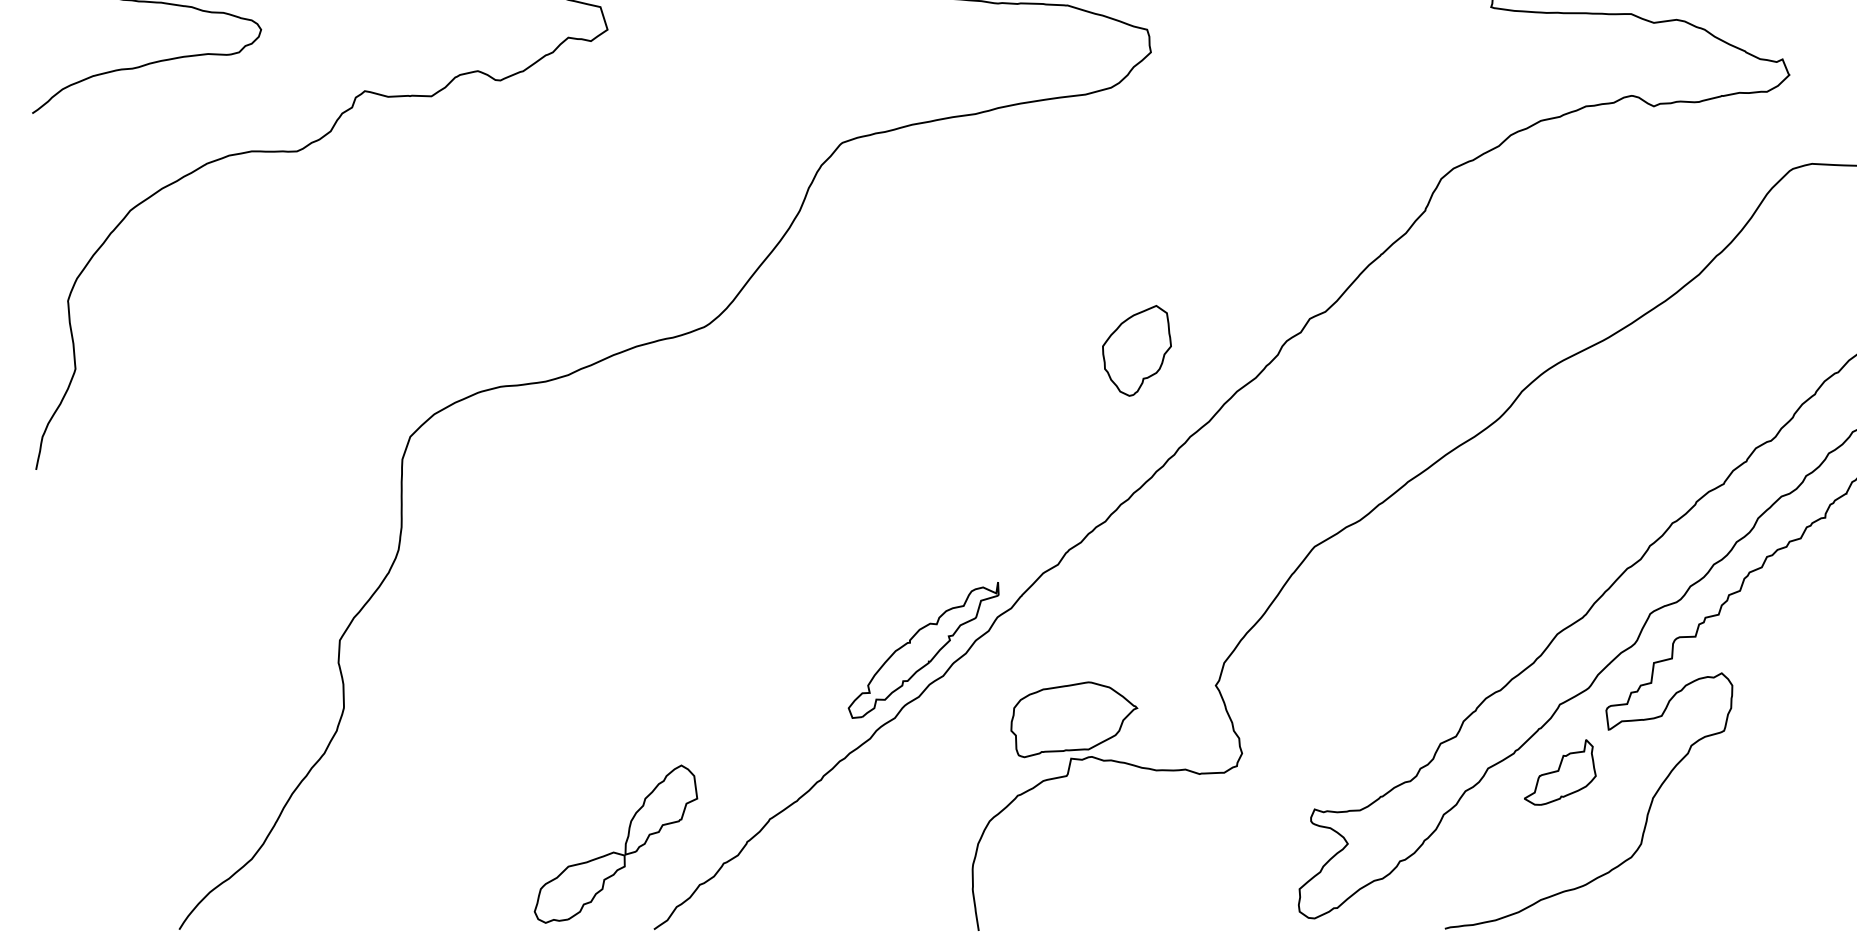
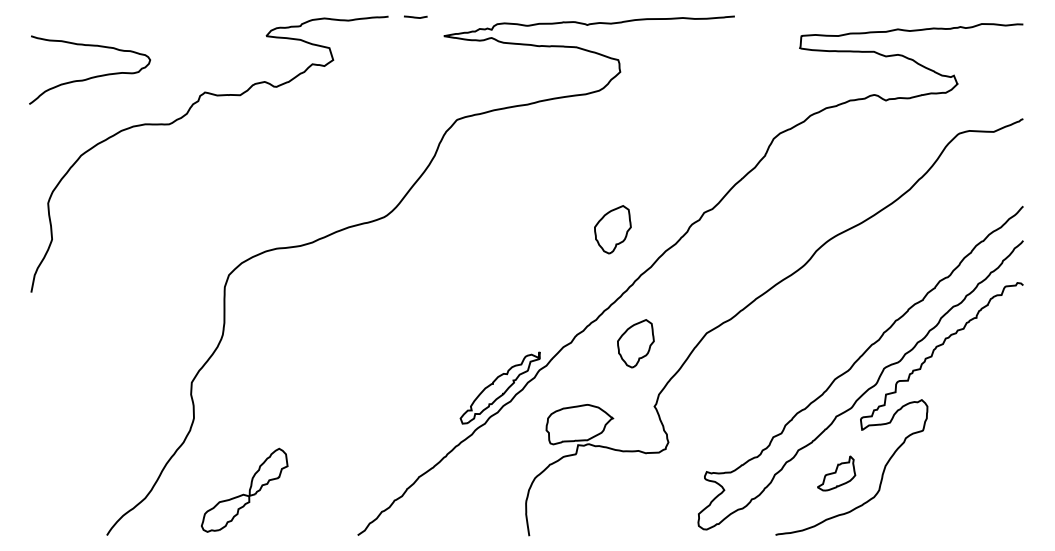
part: (1179, 566) -> (635, 343), added
part: (1560, 772) -> (836, 473), moved
part: (615, 842) -> (244, 489), moved

